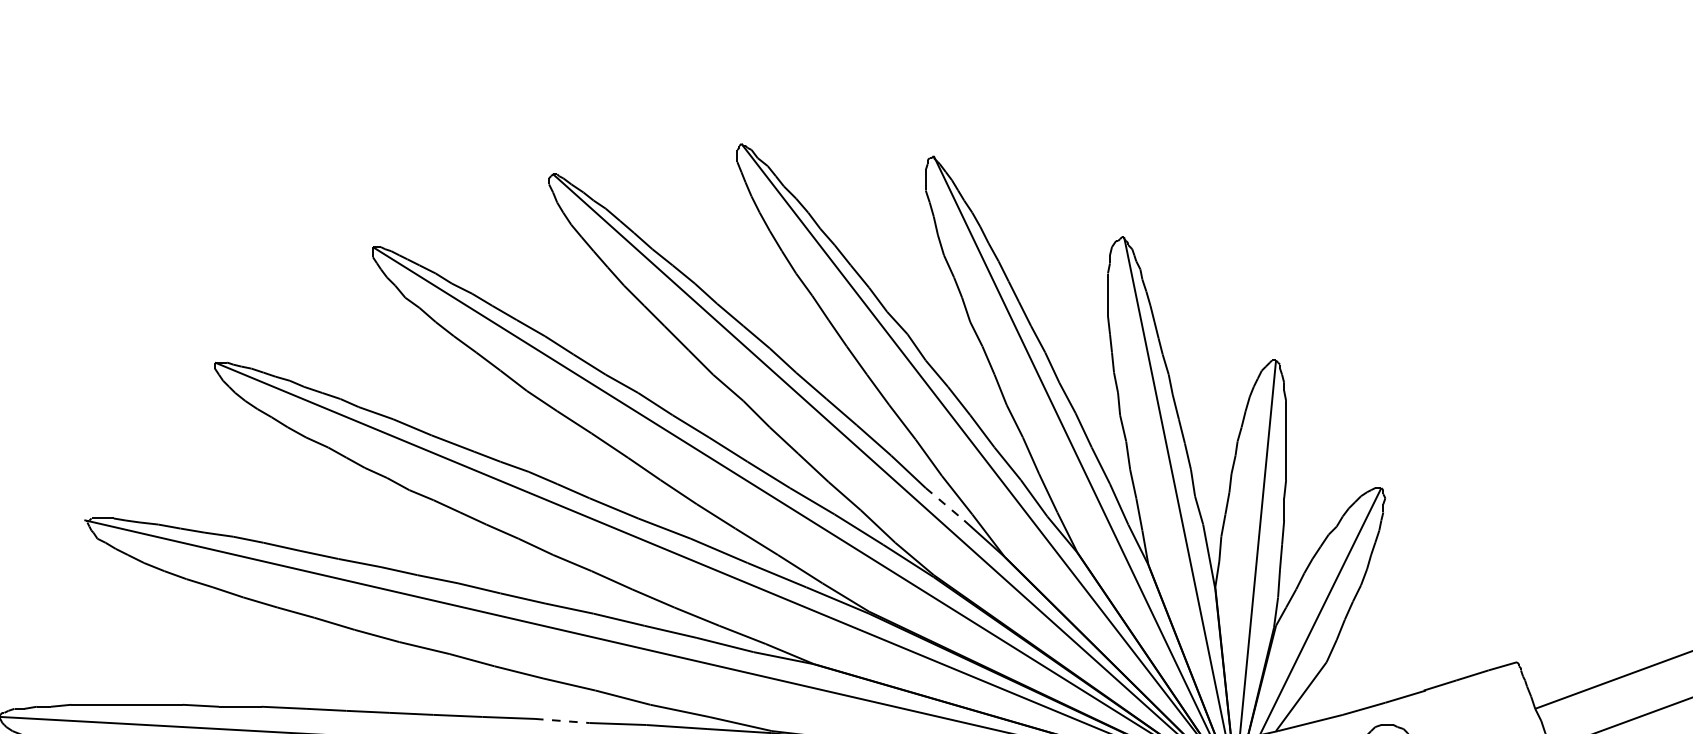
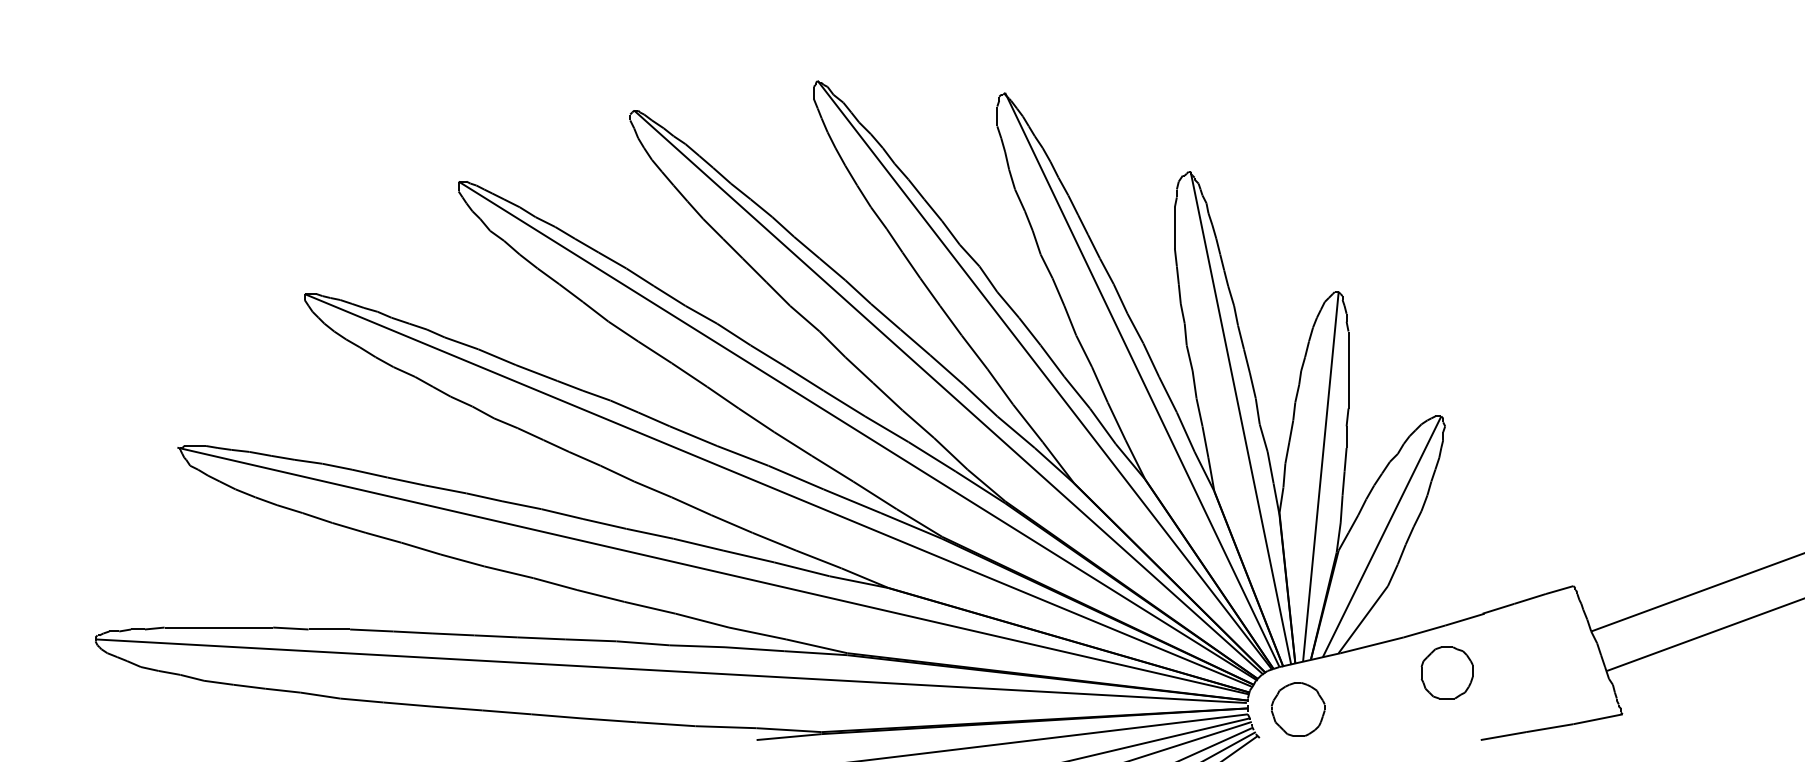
line: (945, 504) -> (1016, 432), dashed -> solid
line: (562, 721) -> (643, 643), dashed -> solid

